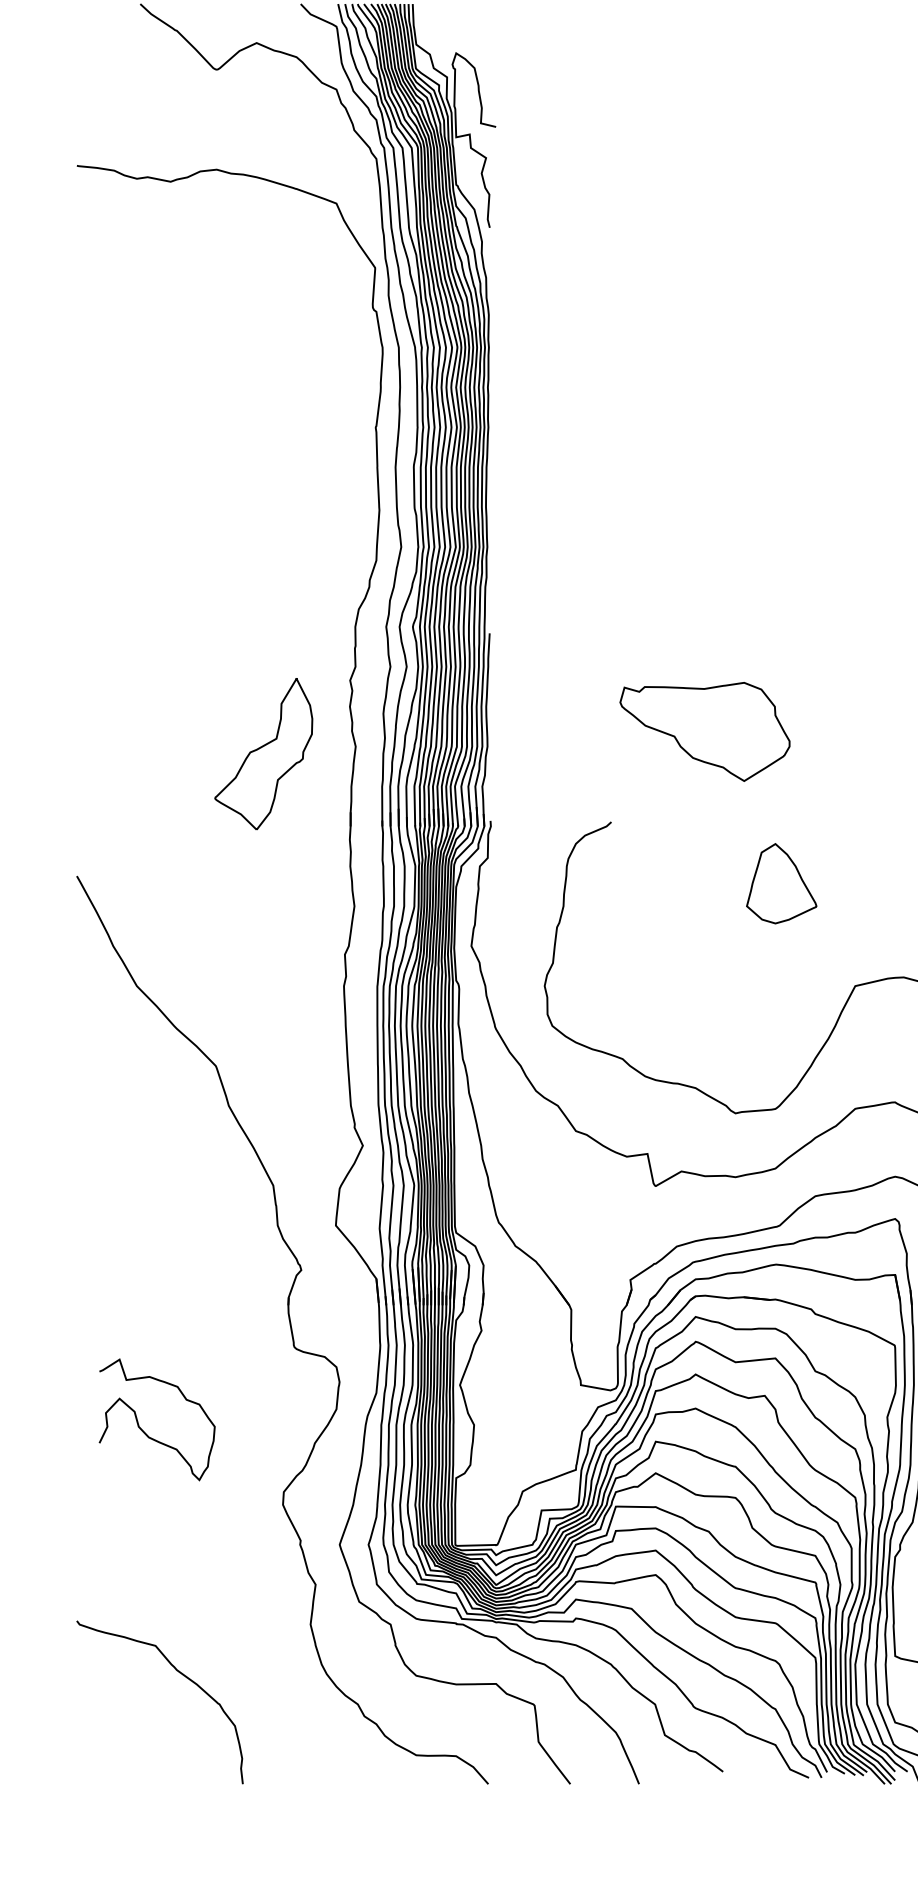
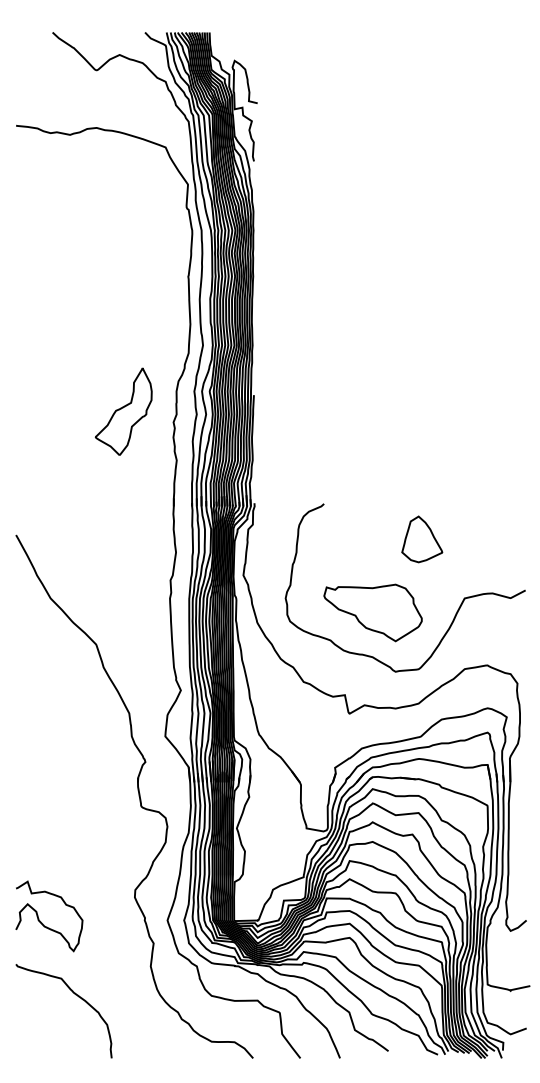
part: (704, 731) -> (372, 612), moved
part: (263, 753) -> (123, 411), moved
curve: (145, 1430) -> (42, 922), moved

